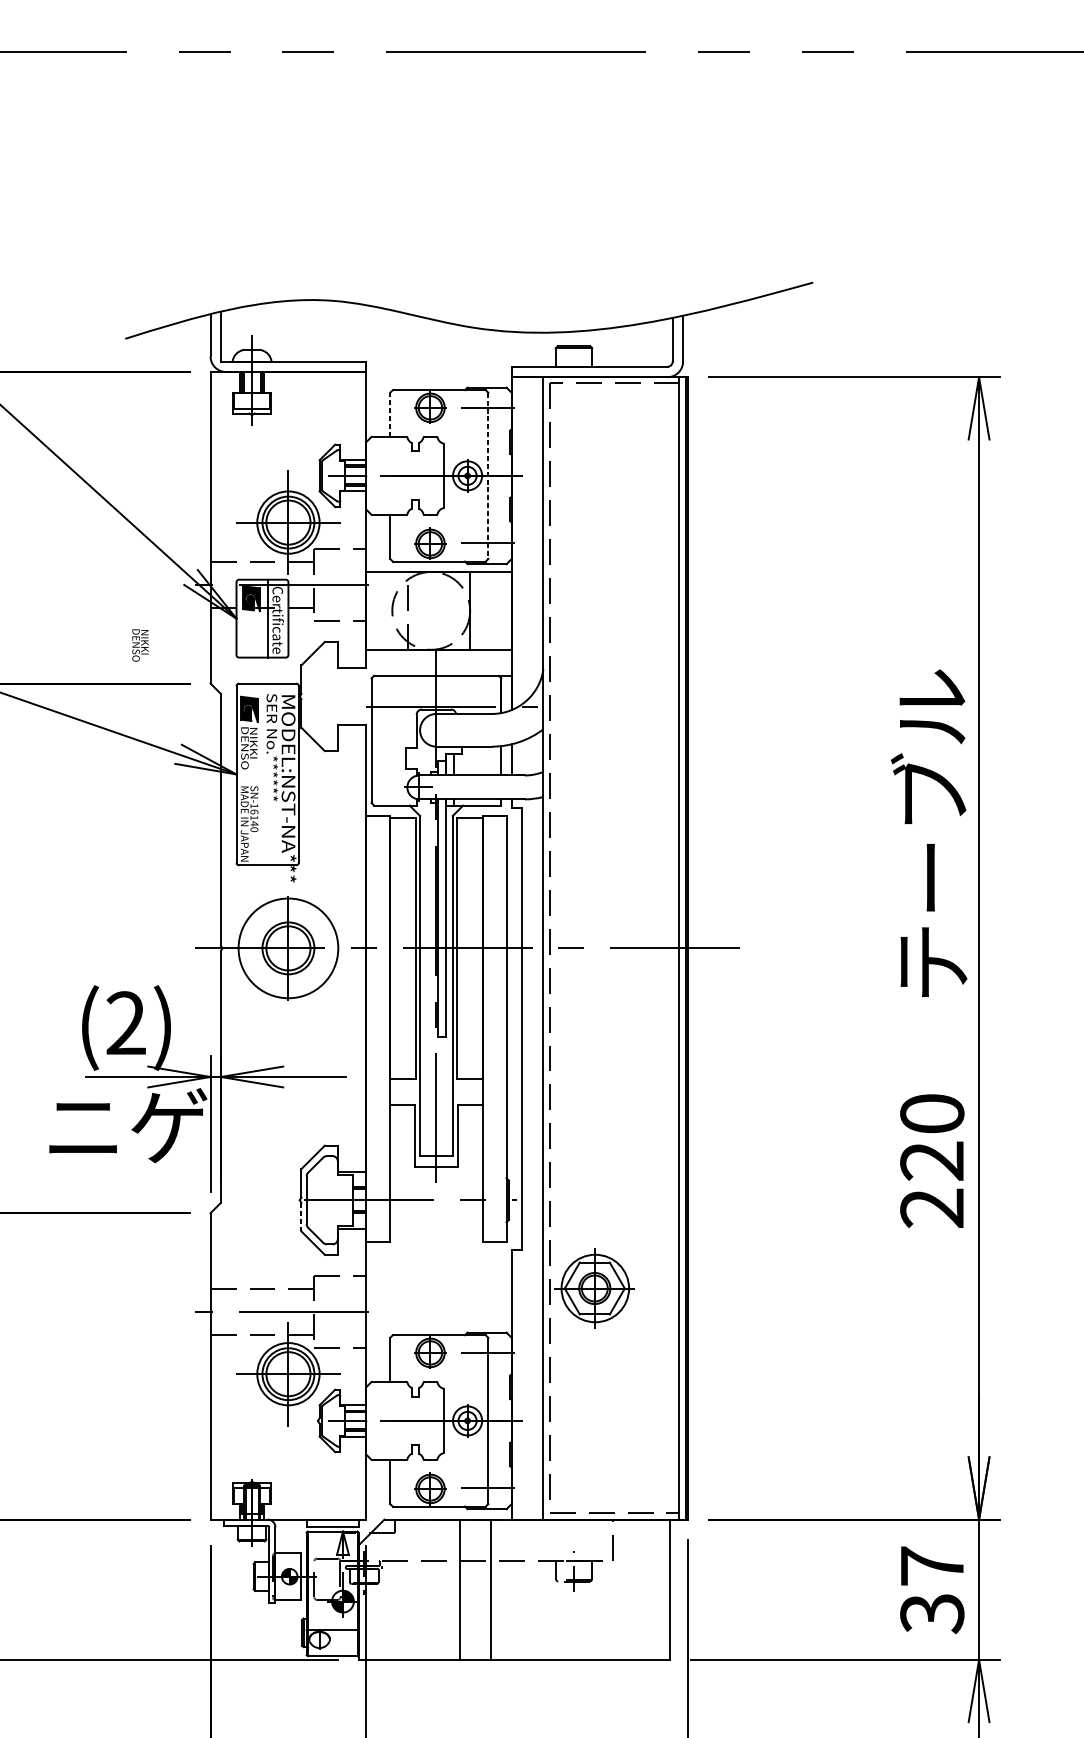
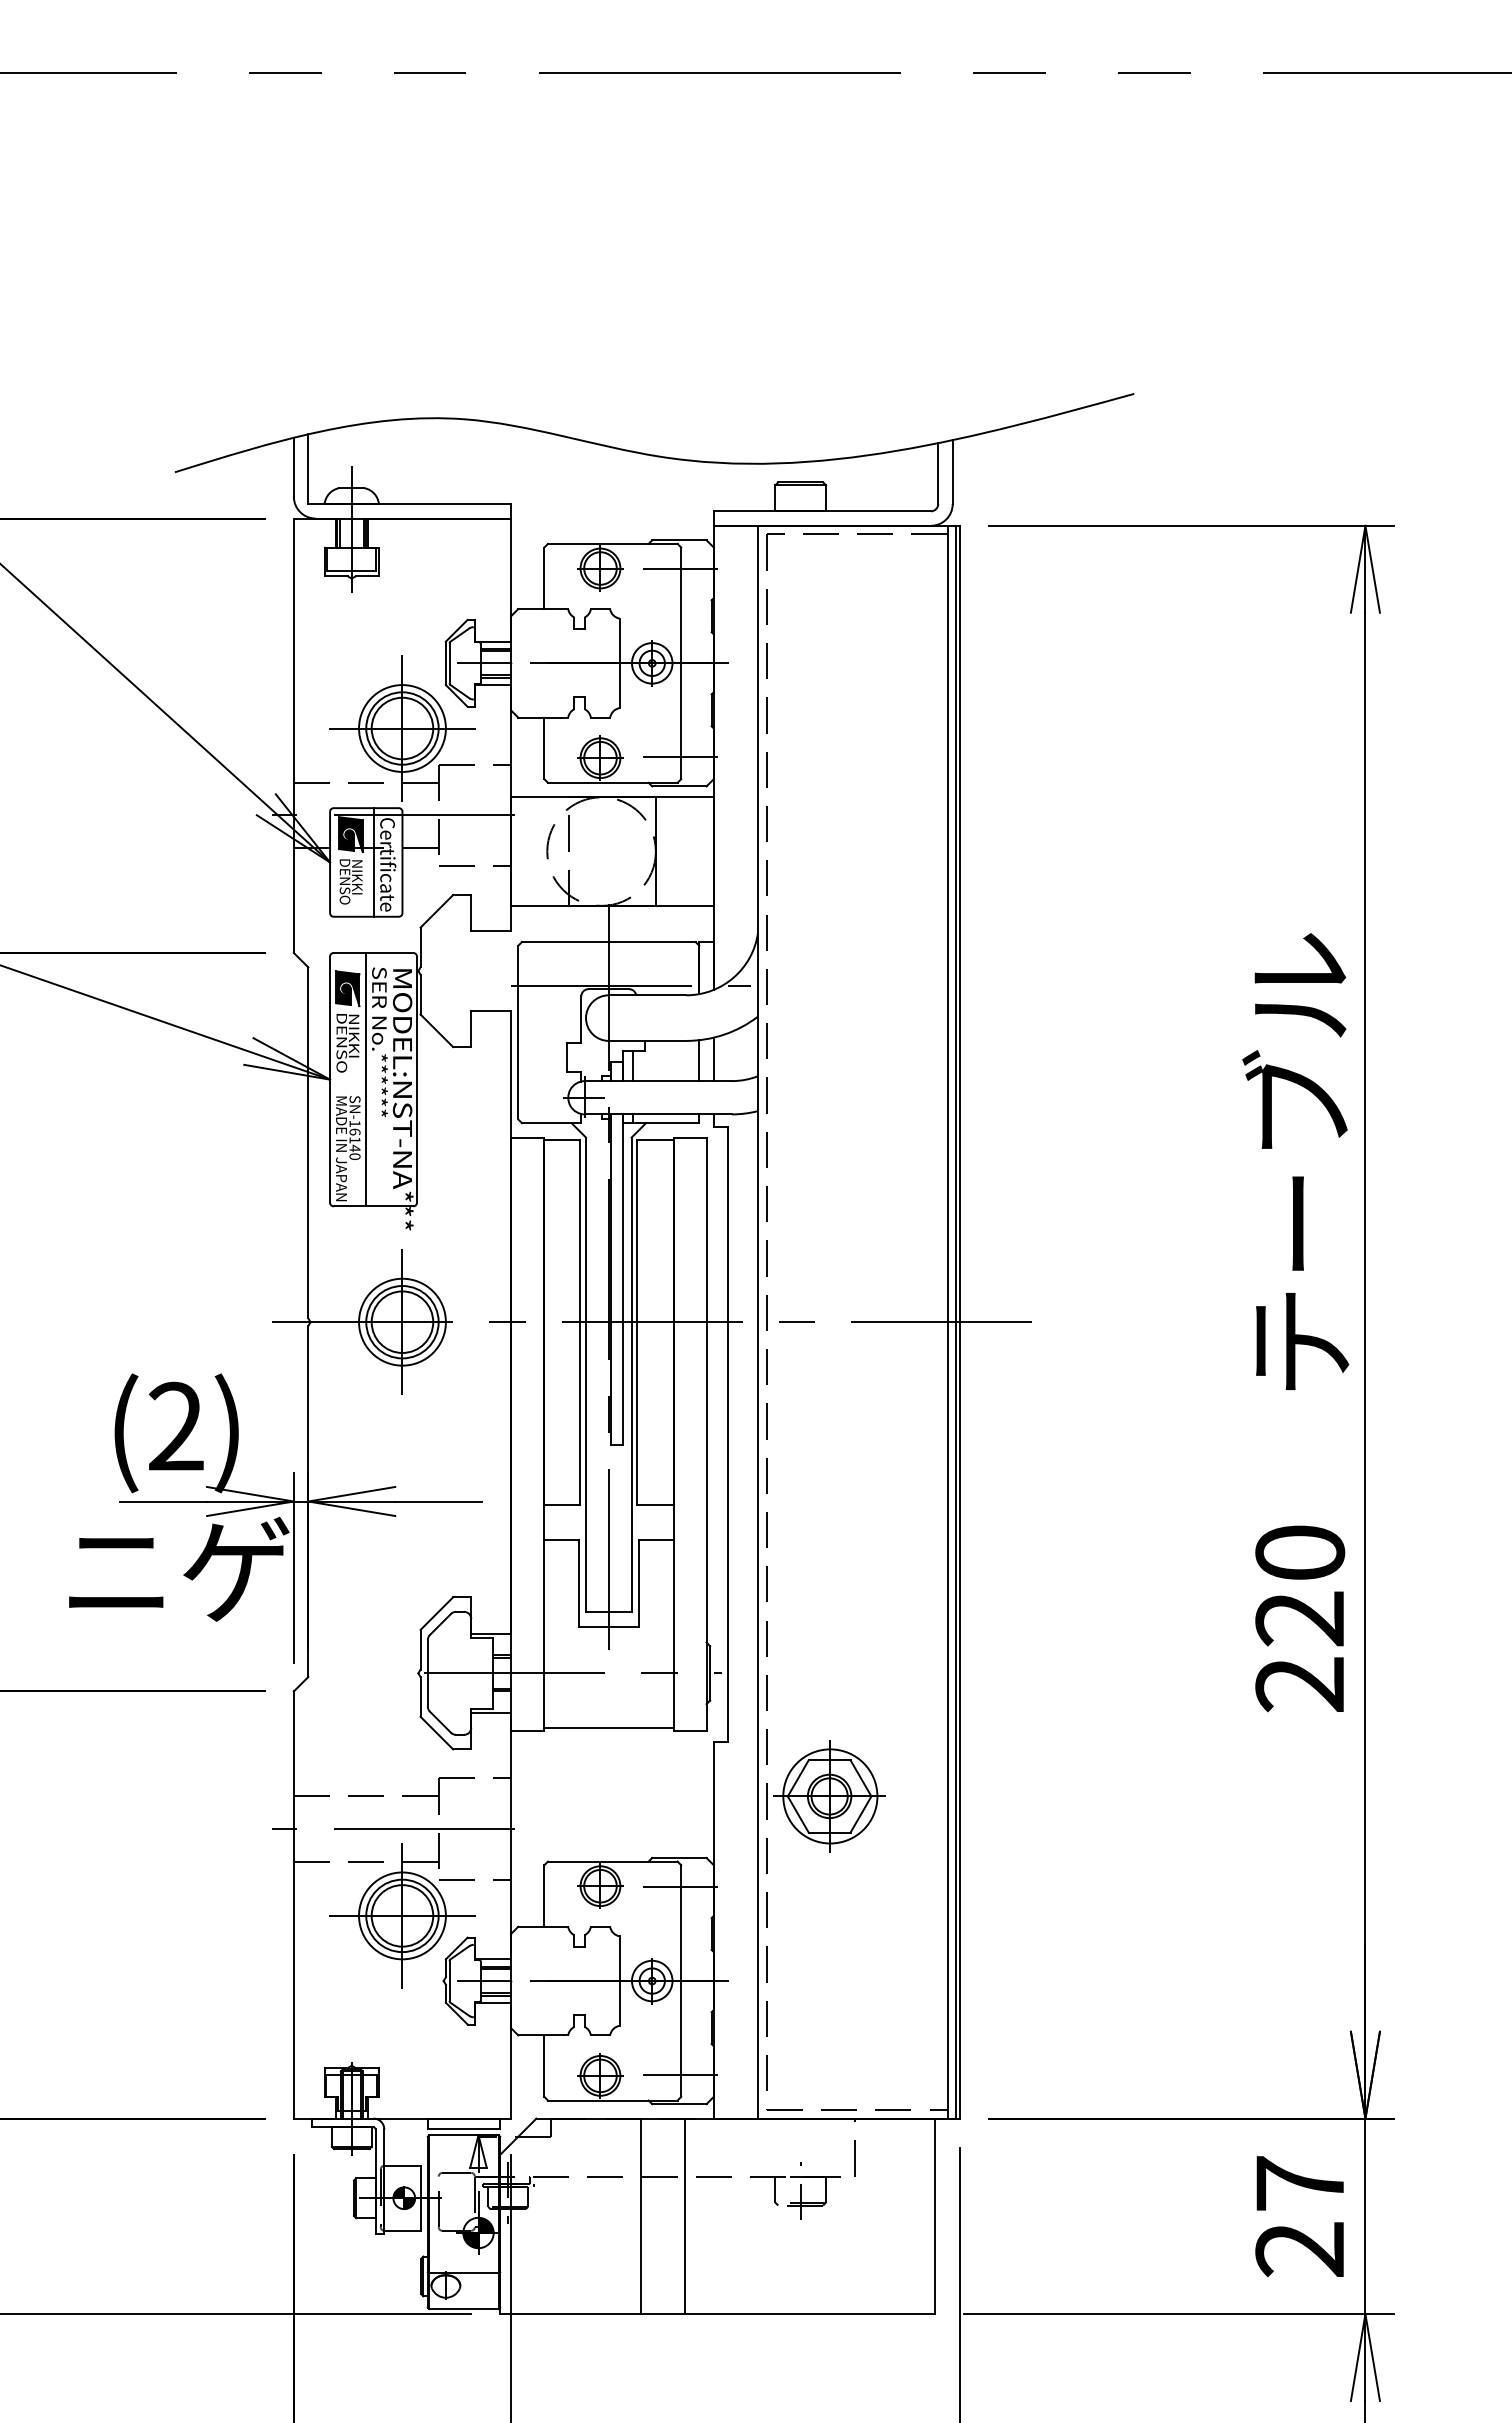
line: (390, 415) -> (544, 578), dashed -> solid
line: (488, 475) -> (681, 663), dashed -> solid
text: (140, 645) -> (350, 881), moved
line: (262, 774) -> (366, 1079), added
circle: (288, 947) -> (402, 1321), size x0.62
line: (301, 1216) -> (420, 1696), dashed -> solid
line: (436, 1239) -> (608, 1728), added
text: (932, 1614) -> (1300, 2250), 37 -> 27

